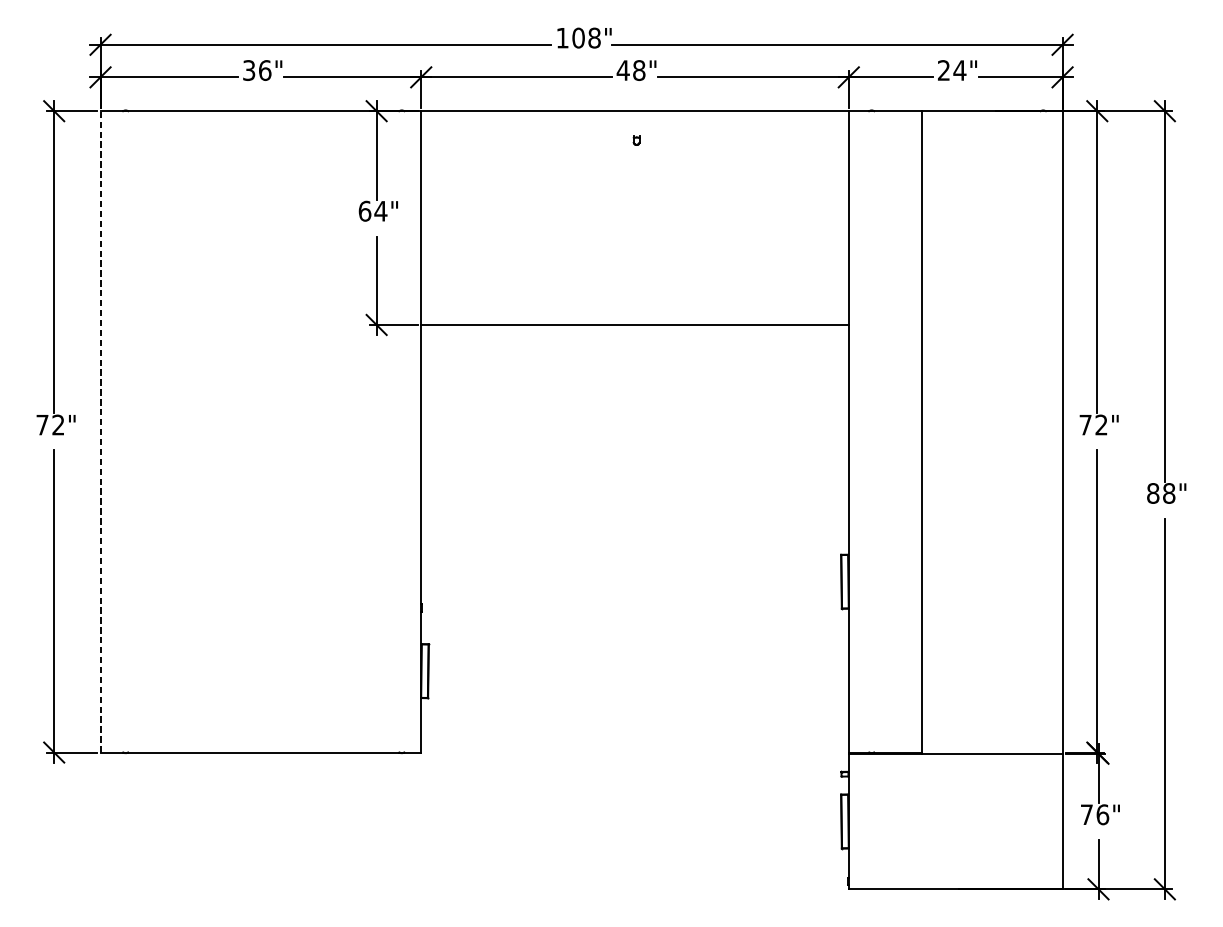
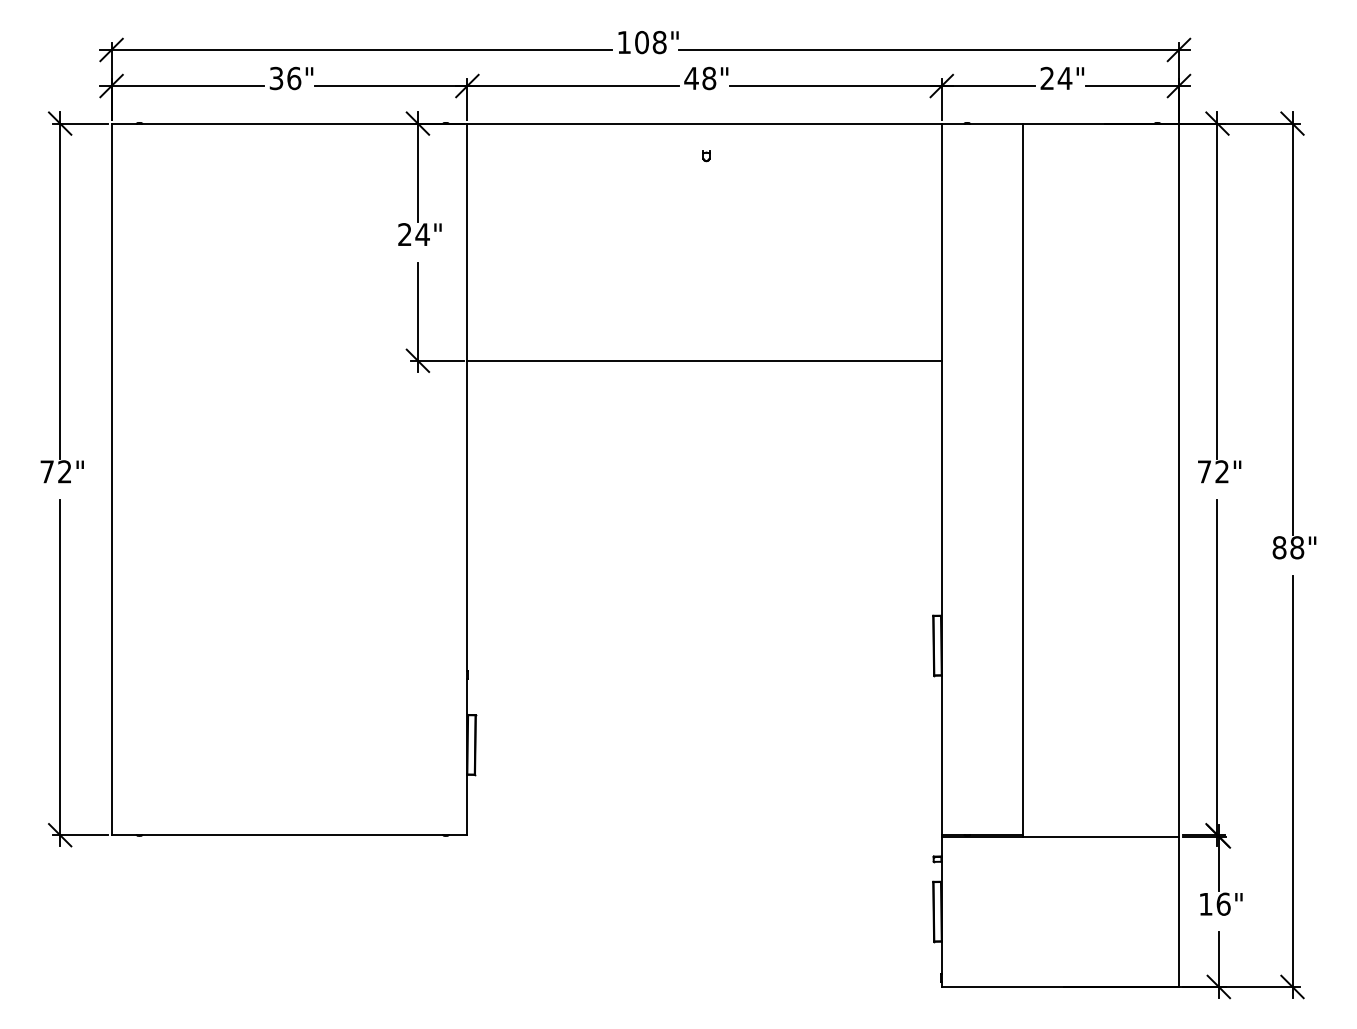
text: (365, 211) -> (405, 234), 64" -> 24"
line: (100, 431) -> (111, 479), dashed -> solid
text: (1086, 815) -> (1205, 904), 76" -> 16"

